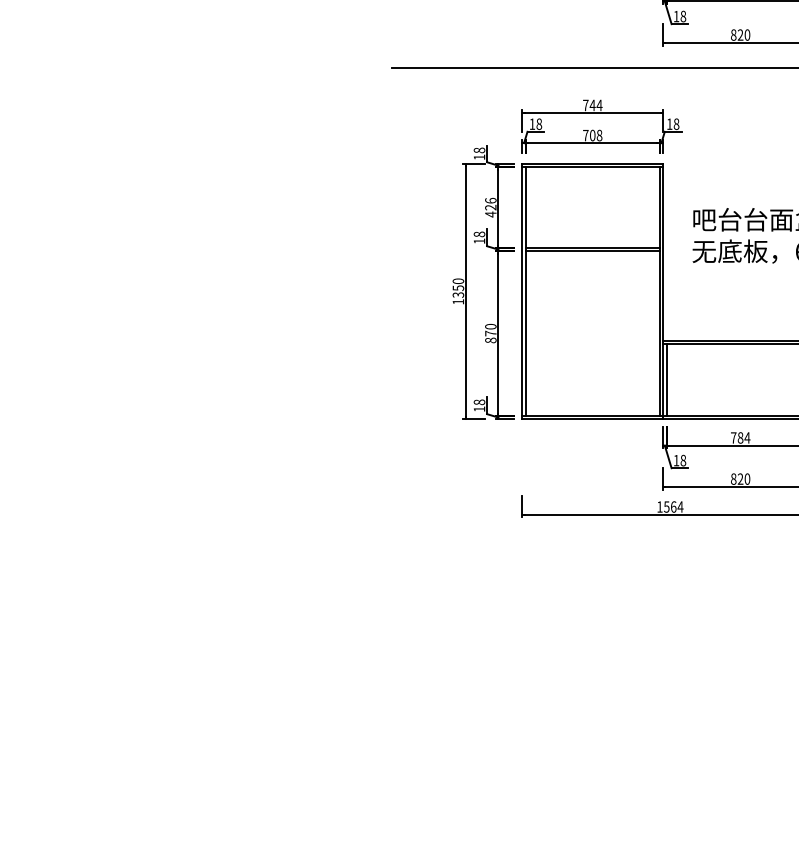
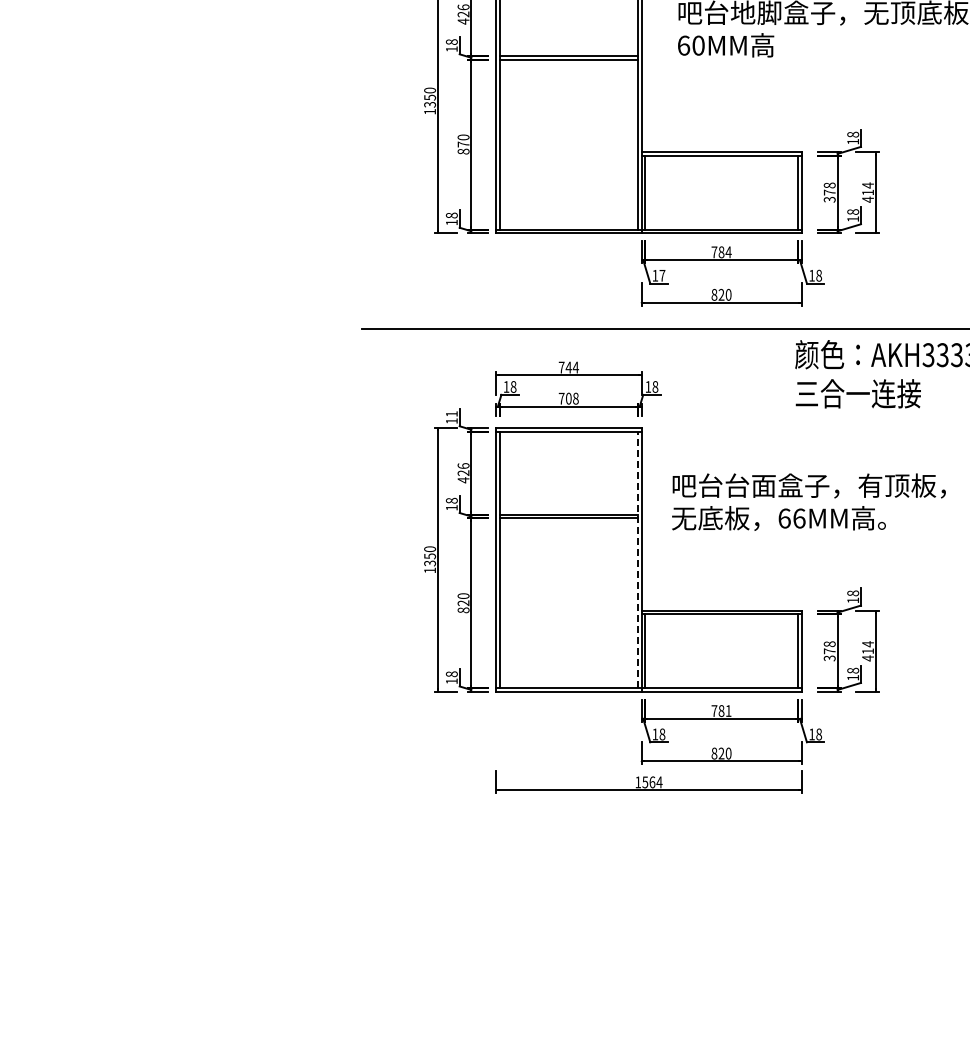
text: (683, 16) -> (662, 275), 18 -> 17
text: (479, 149) -> (451, 413), 18 -> 11
line: (659, 291) -> (637, 559), solid -> dashed
text: (490, 333) -> (463, 603), 870 -> 820
text: (747, 437) -> (728, 710), 784 -> 781

